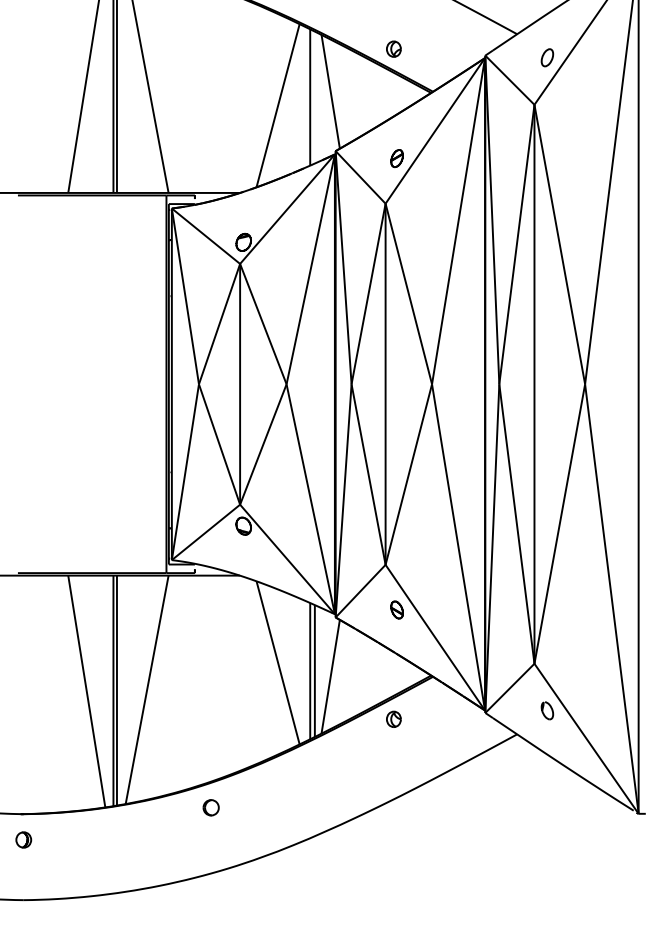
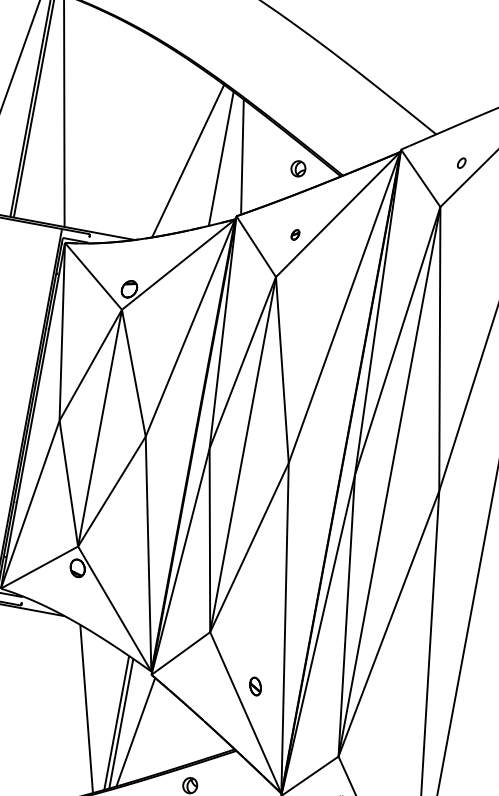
part: (393, 48) -> (298, 168), moved
part: (547, 57) -> (461, 162), size x0.6
part: (396, 158) -> (294, 234), size x0.6
part: (396, 609) -> (255, 685), moved

